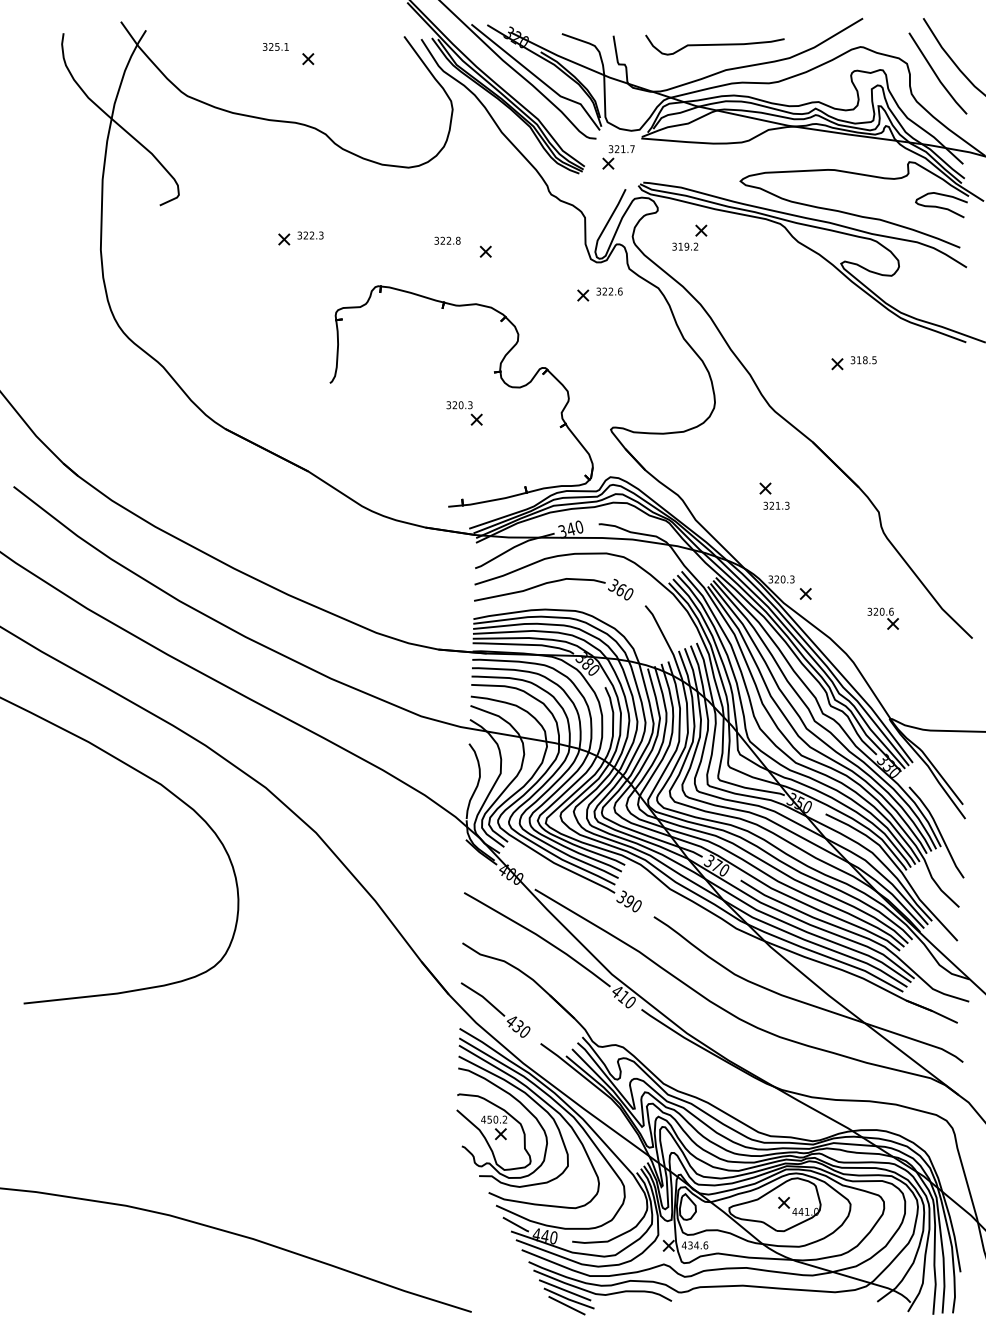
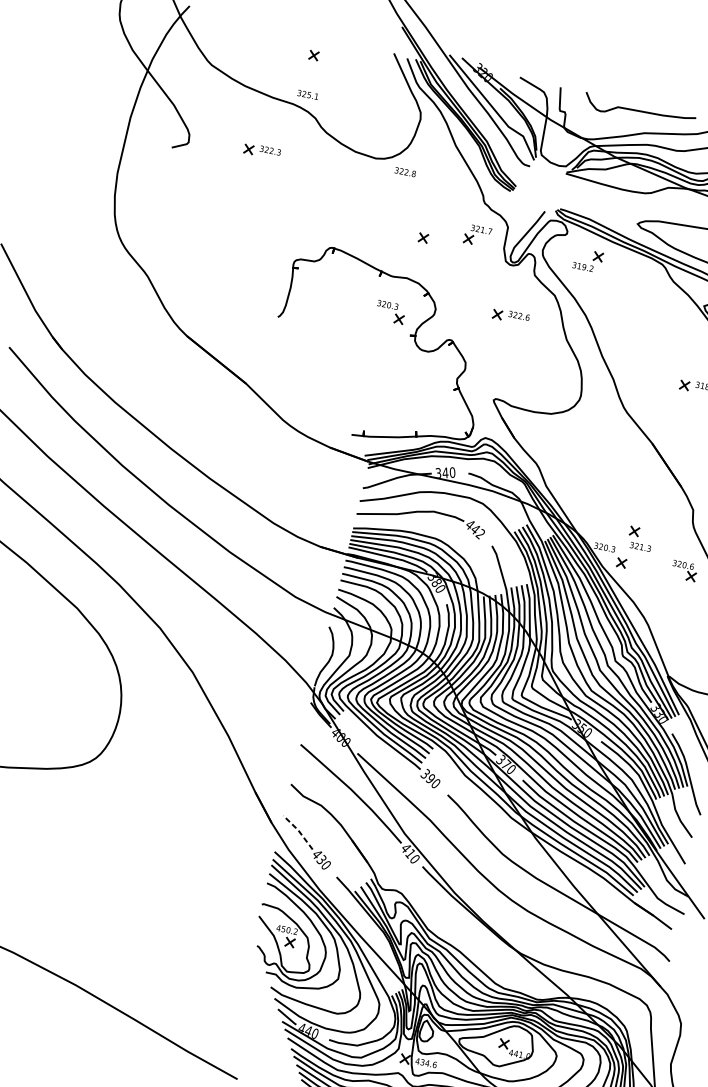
text: (275, 46) -> (307, 94), moved
part: (618, 157) -> (477, 235), moved
part: (300, 238) -> (261, 151), moved
text: (447, 240) -> (405, 171), moved
part: (599, 294) -> (510, 316), moved
part: (464, 413) -> (390, 312), moved
part: (774, 495) -> (640, 538), moved
text: (620, 589) -> (474, 528), 360 -> 442
part: (882, 618) -> (683, 570), moved
line: (483, 997) -> (298, 831), solid -> dashed

